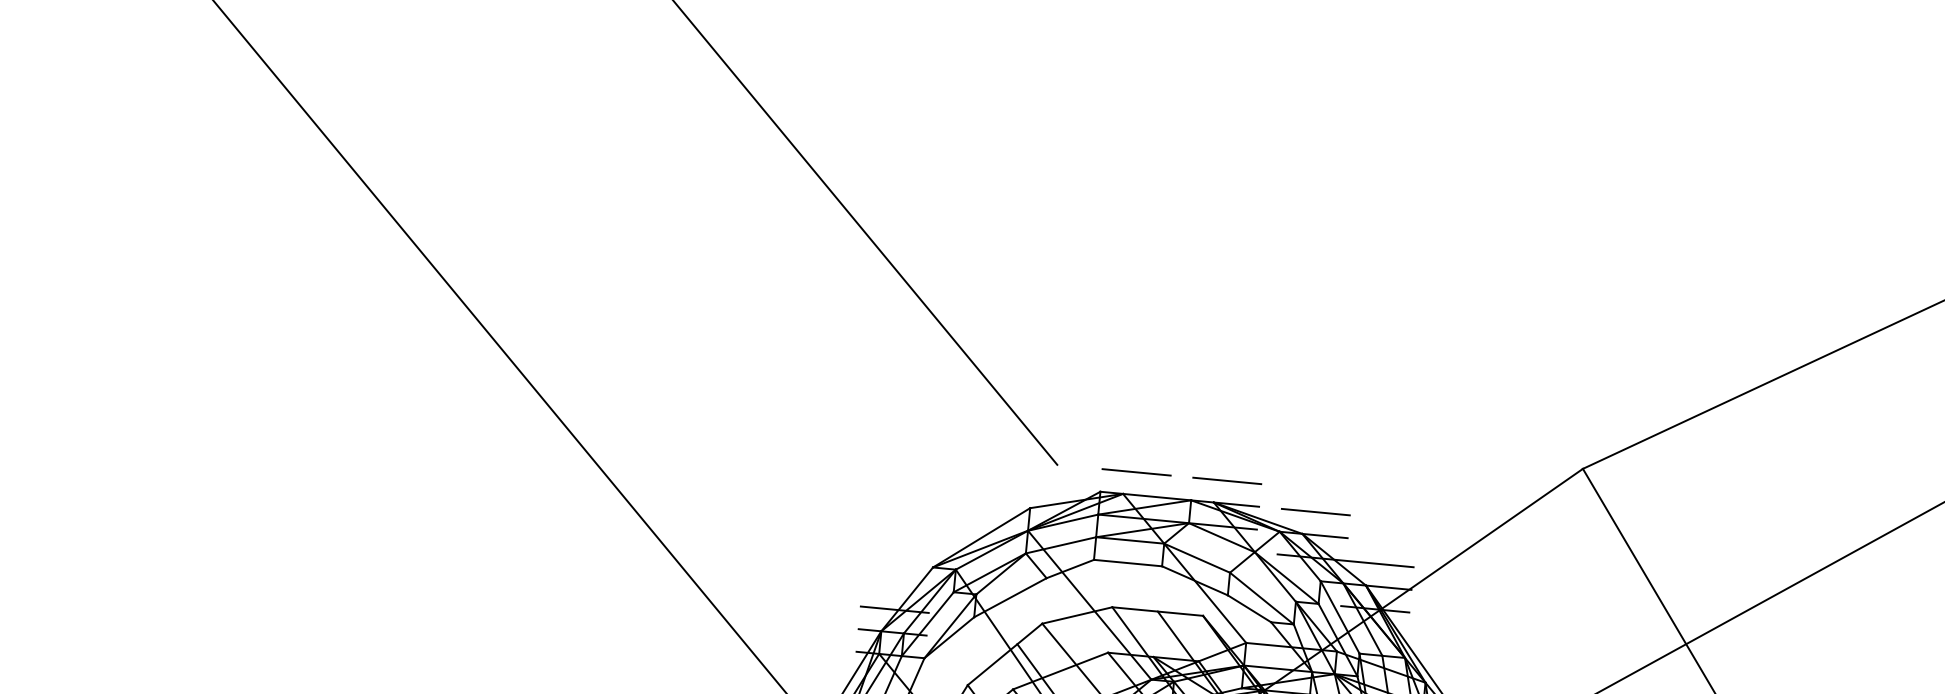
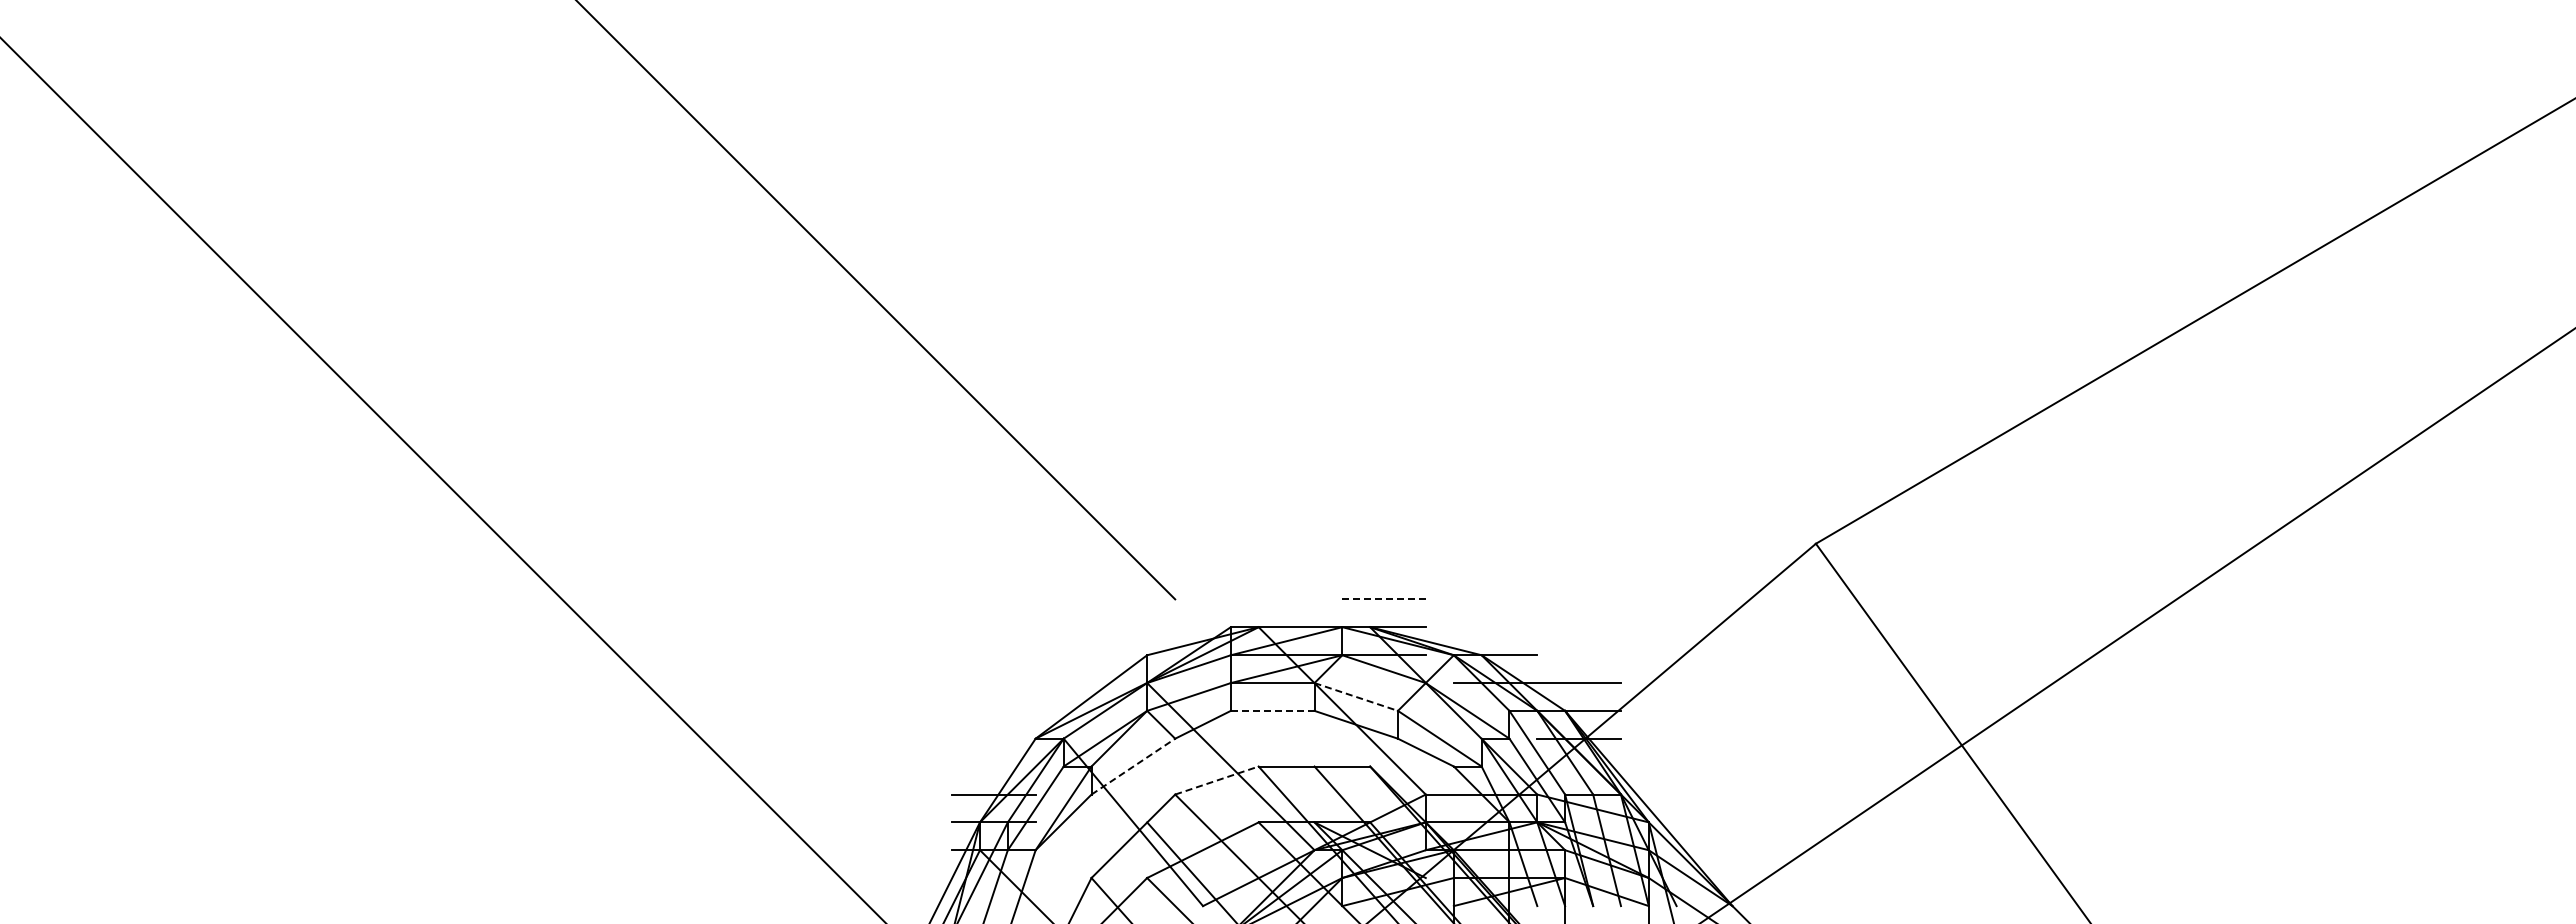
line: (1136, 472) -> (1272, 599), removed
line: (1227, 481) -> (1384, 599), solid -> dashed
line: (1315, 512) -> (1495, 627), removed
line: (1197, 557) -> (1356, 696), solid -> dashed
line: (1127, 562) -> (1272, 710), solid -> dashed
line: (1010, 597) -> (1133, 766), solid -> dashed
line: (1077, 615) -> (1217, 780), solid -> dashed

